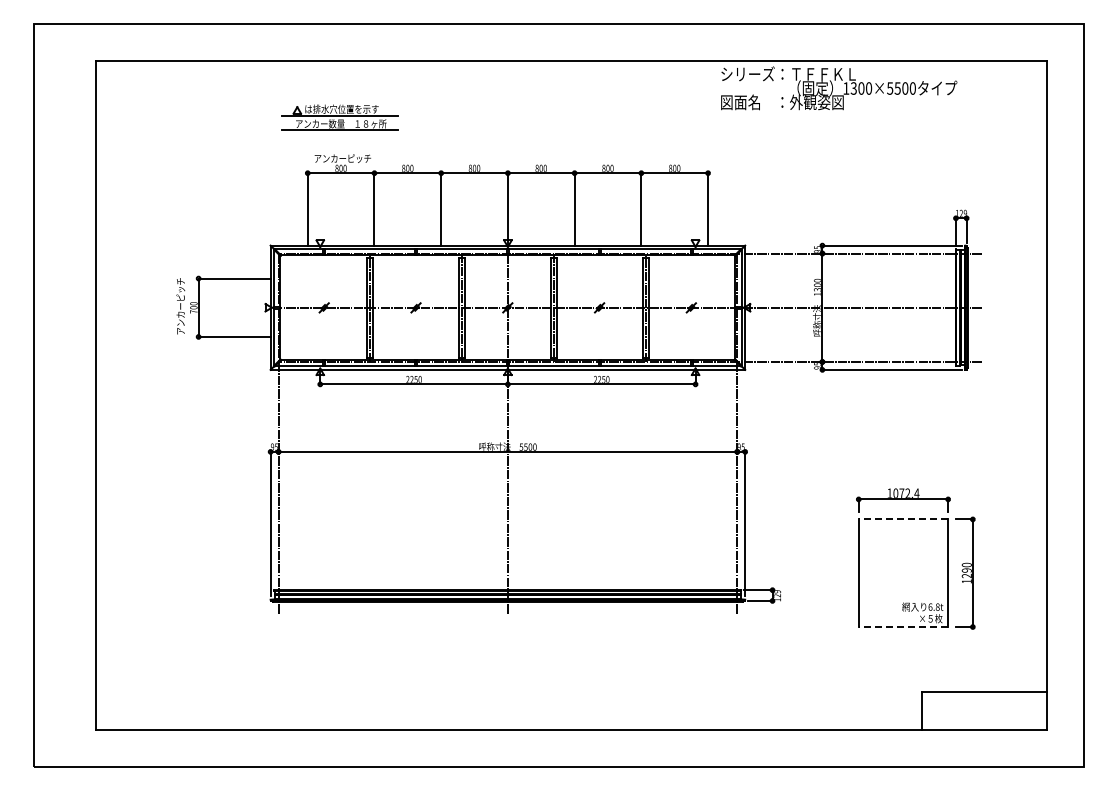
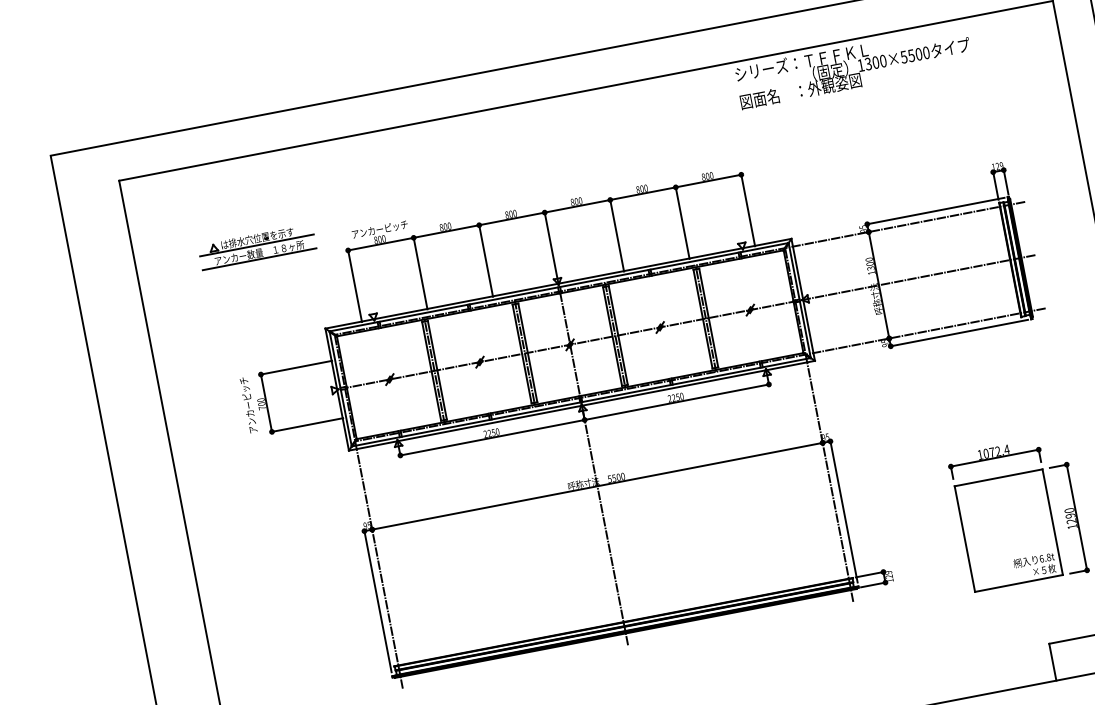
part: (339, 117) -> (256, 247), moved
line: (903, 519) -> (998, 477), dashed -> solid
line: (903, 627) -> (1019, 583), dashed -> solid

